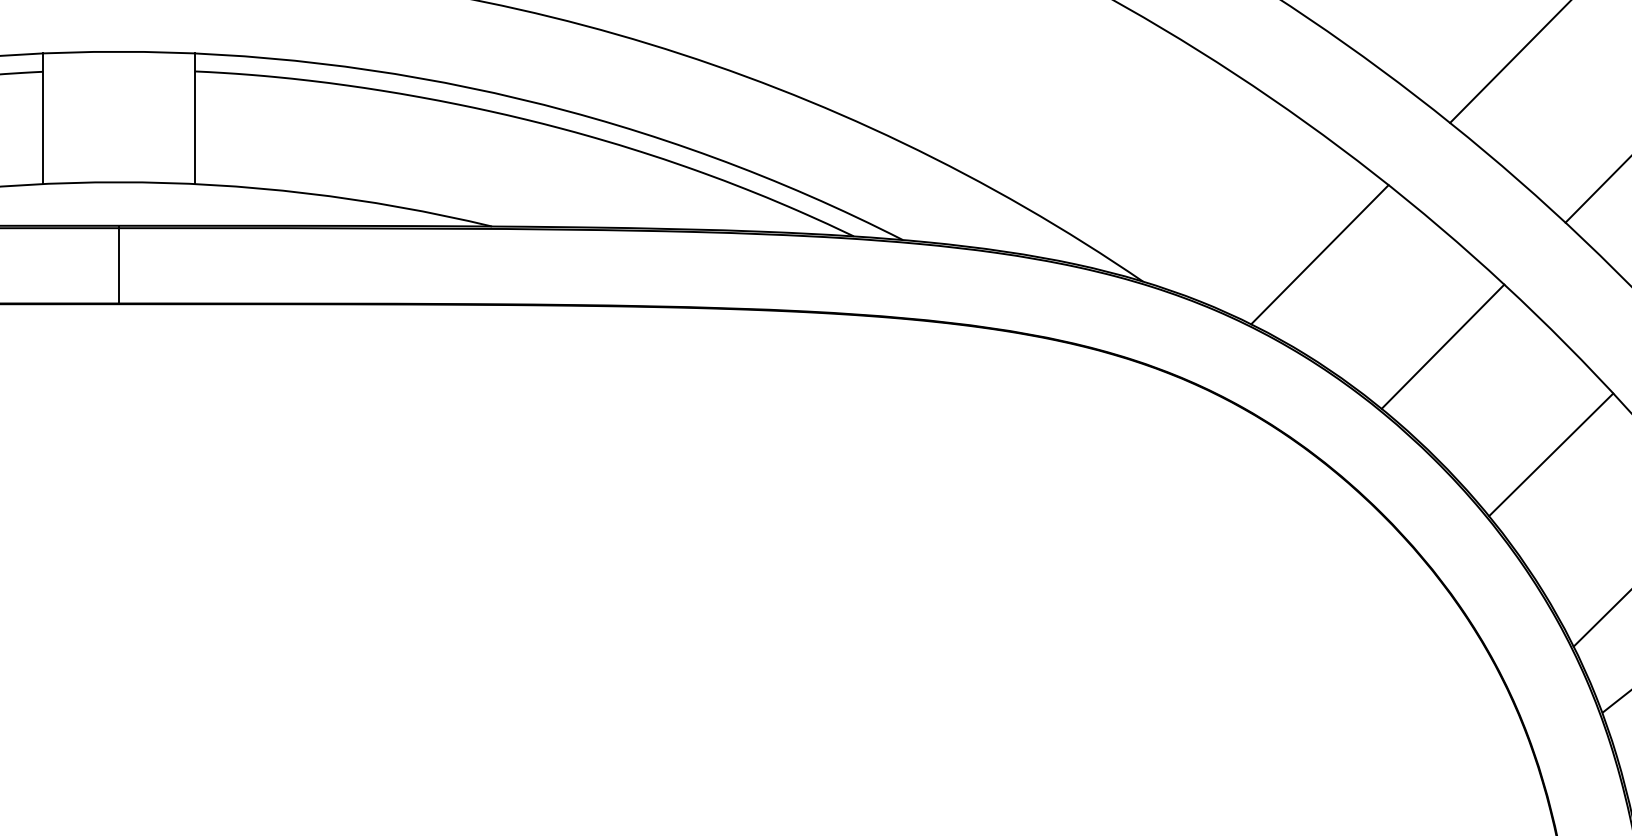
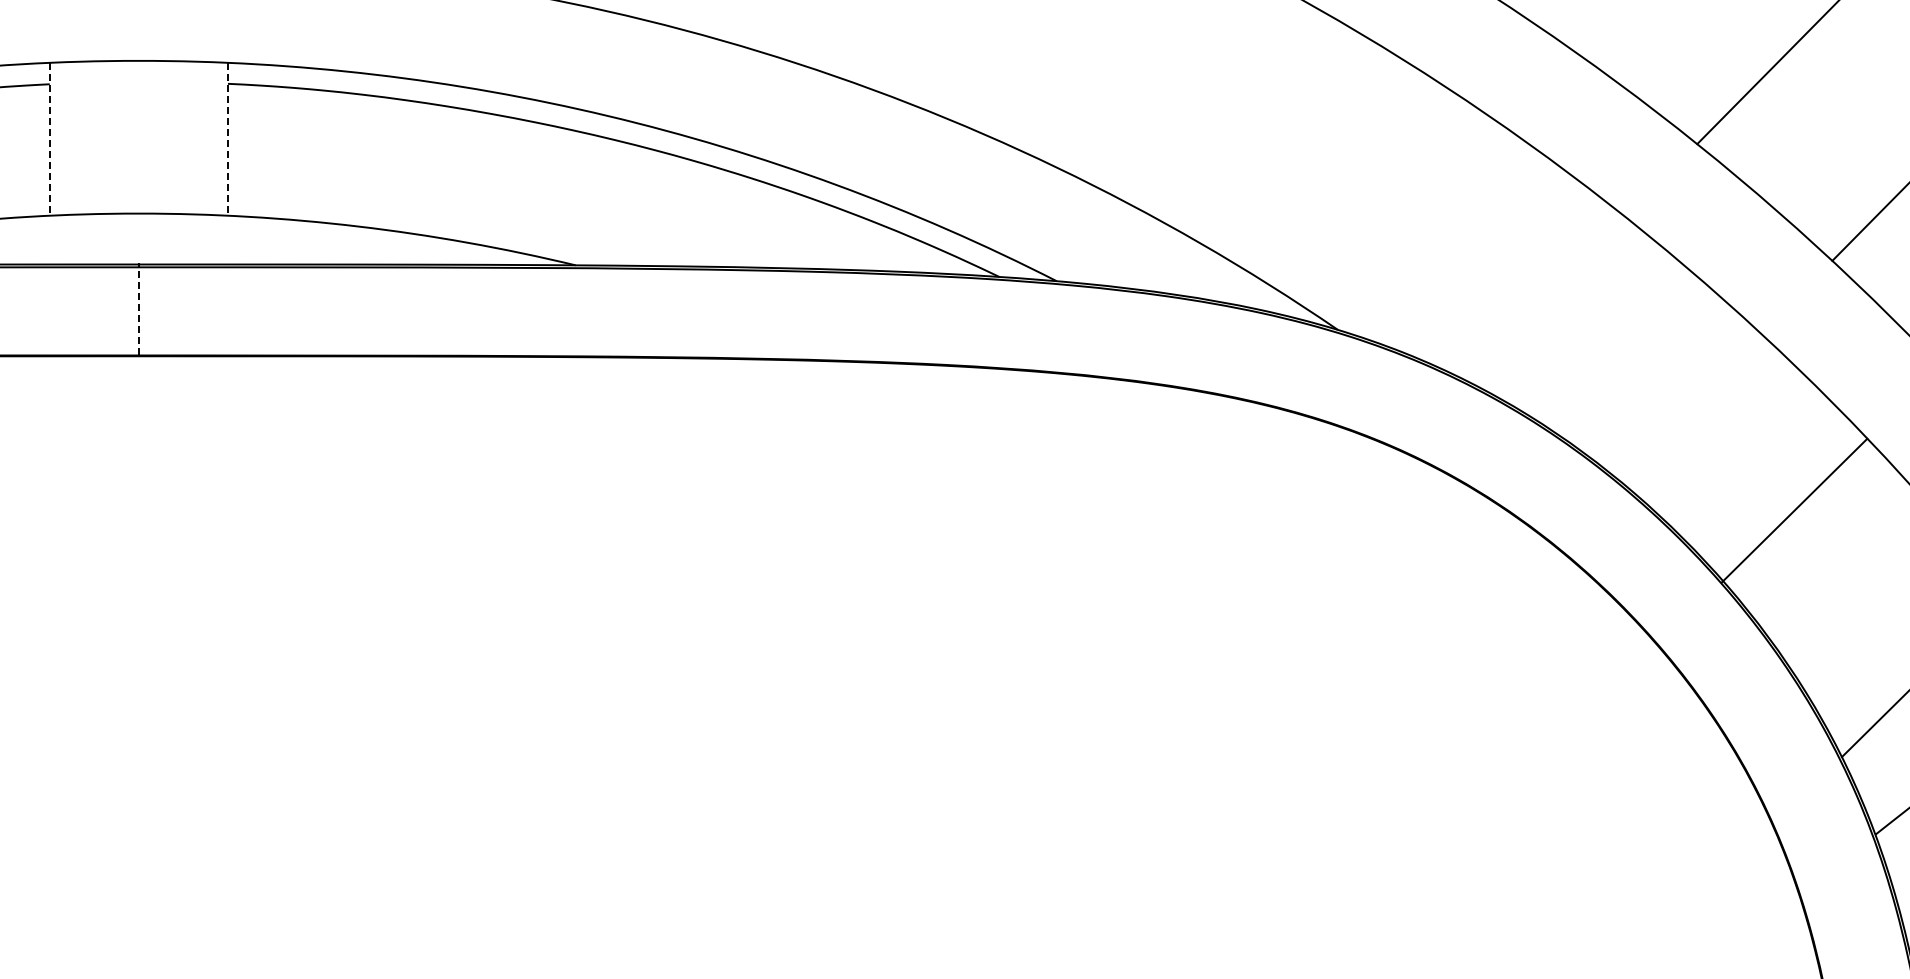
line: (42, 118) -> (49, 139), solid -> dashed
line: (194, 118) -> (227, 139), solid -> dashed
line: (1319, 253) -> (1544, 297), removed
line: (118, 265) -> (138, 310), solid -> dashed
line: (1442, 346) -> (1688, 405), removed
line: (1551, 454) -> (1794, 510), moved

